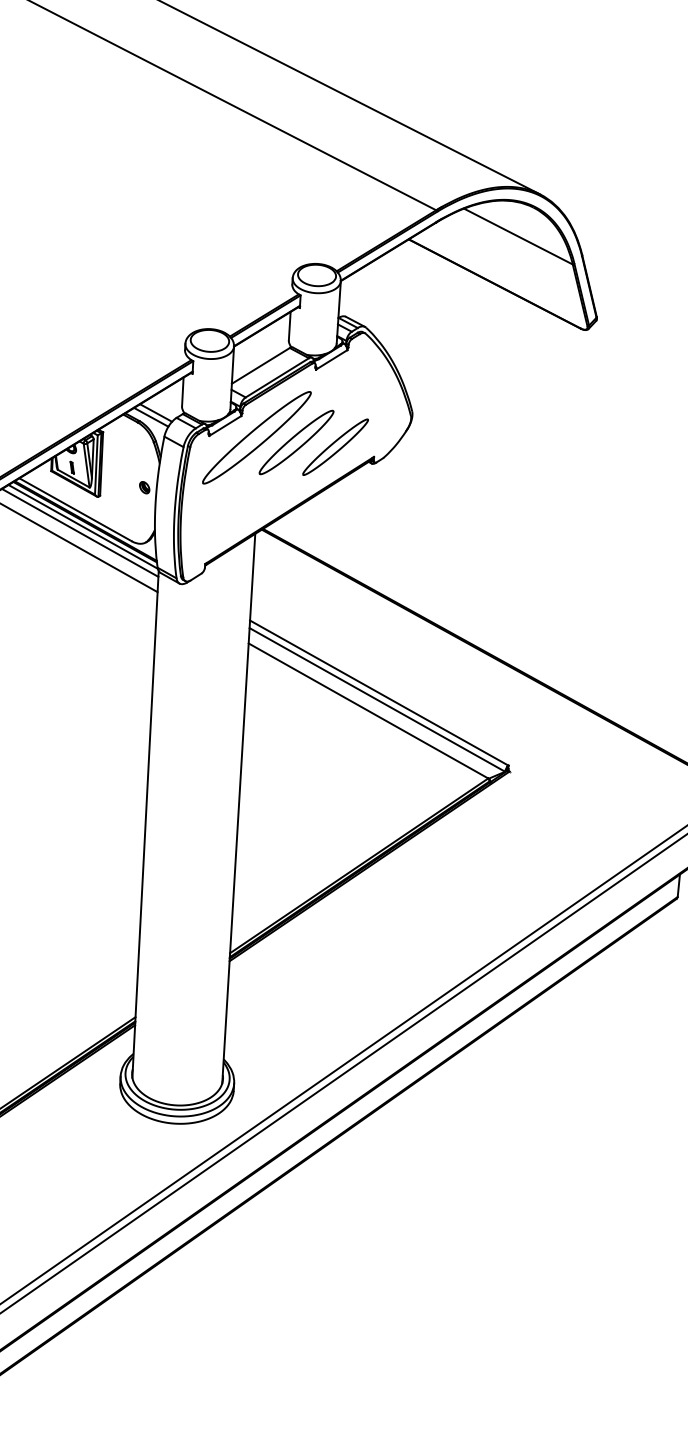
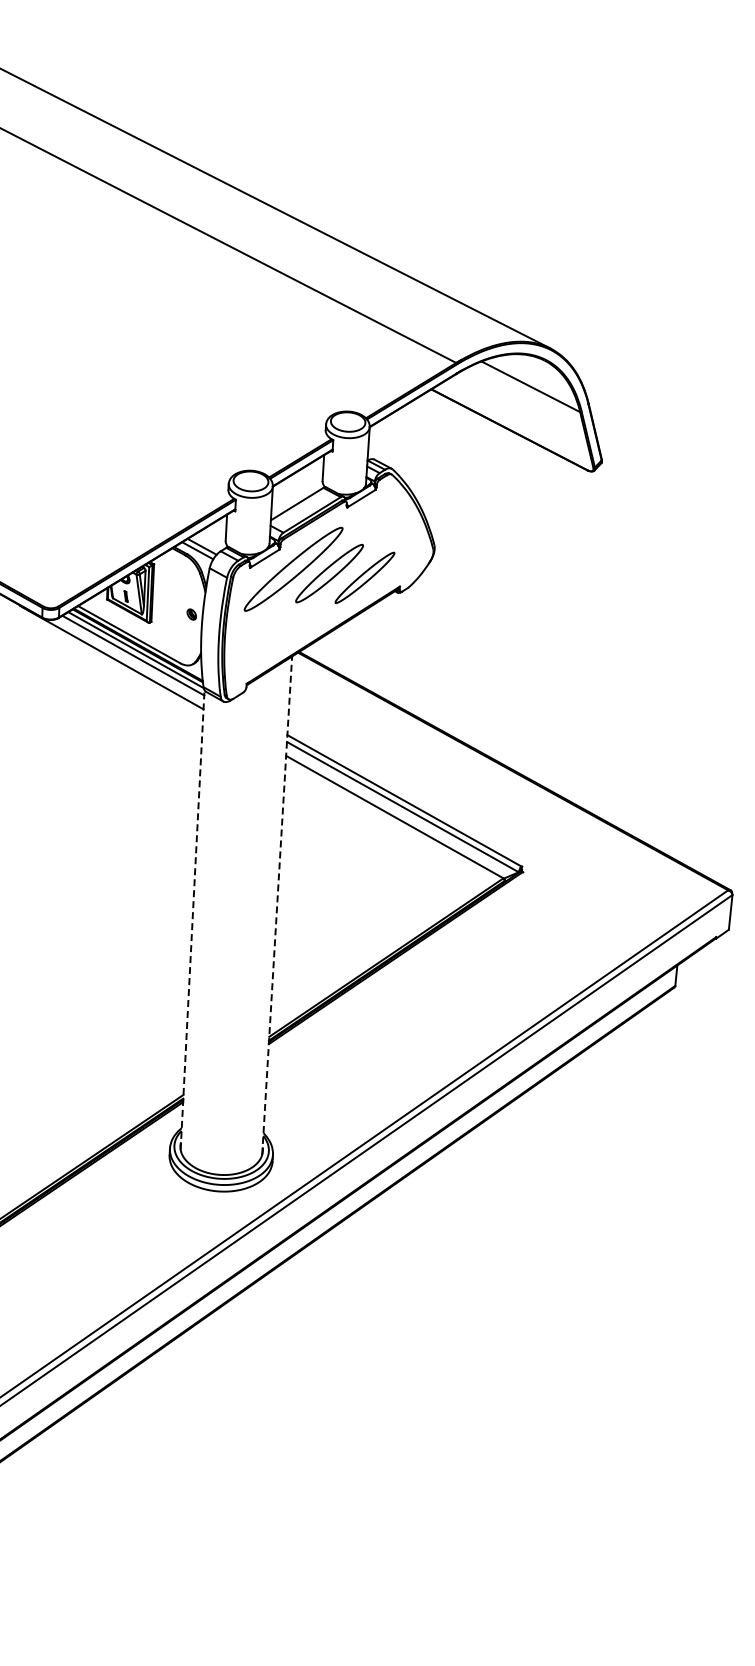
line: (239, 808) -> (277, 905), solid -> dashed
line: (145, 823) -> (192, 919), solid -> dashed

